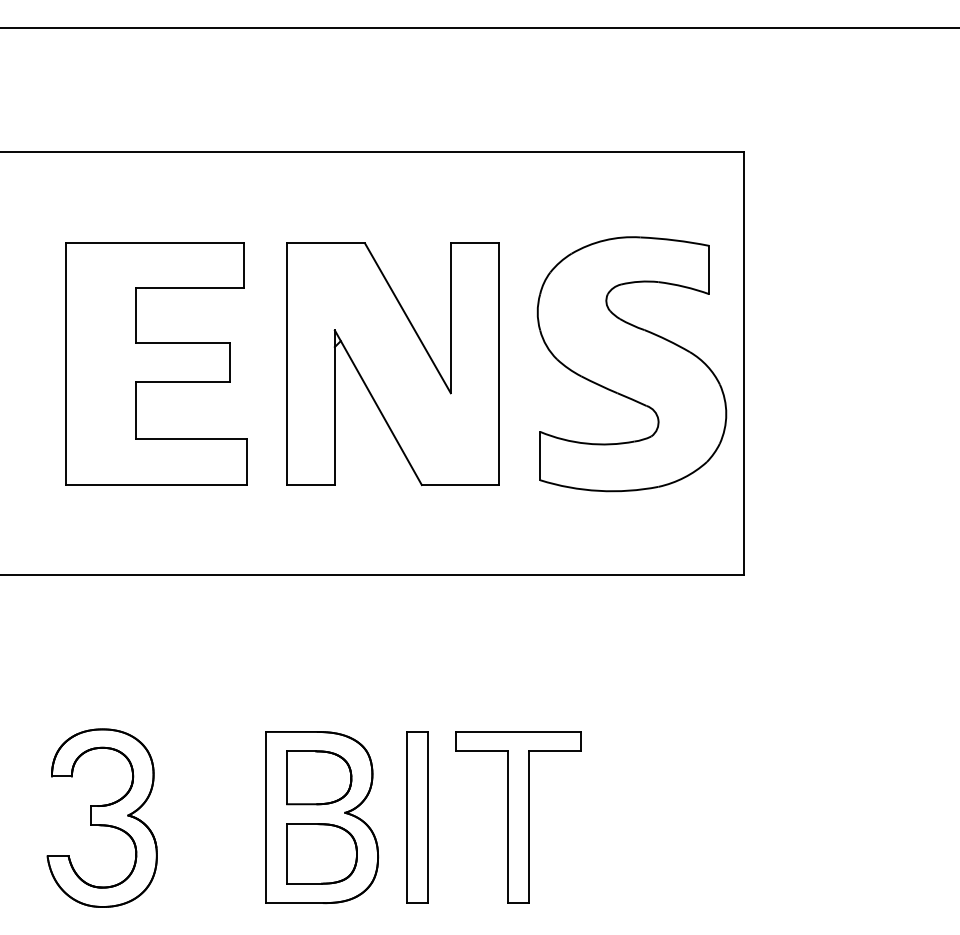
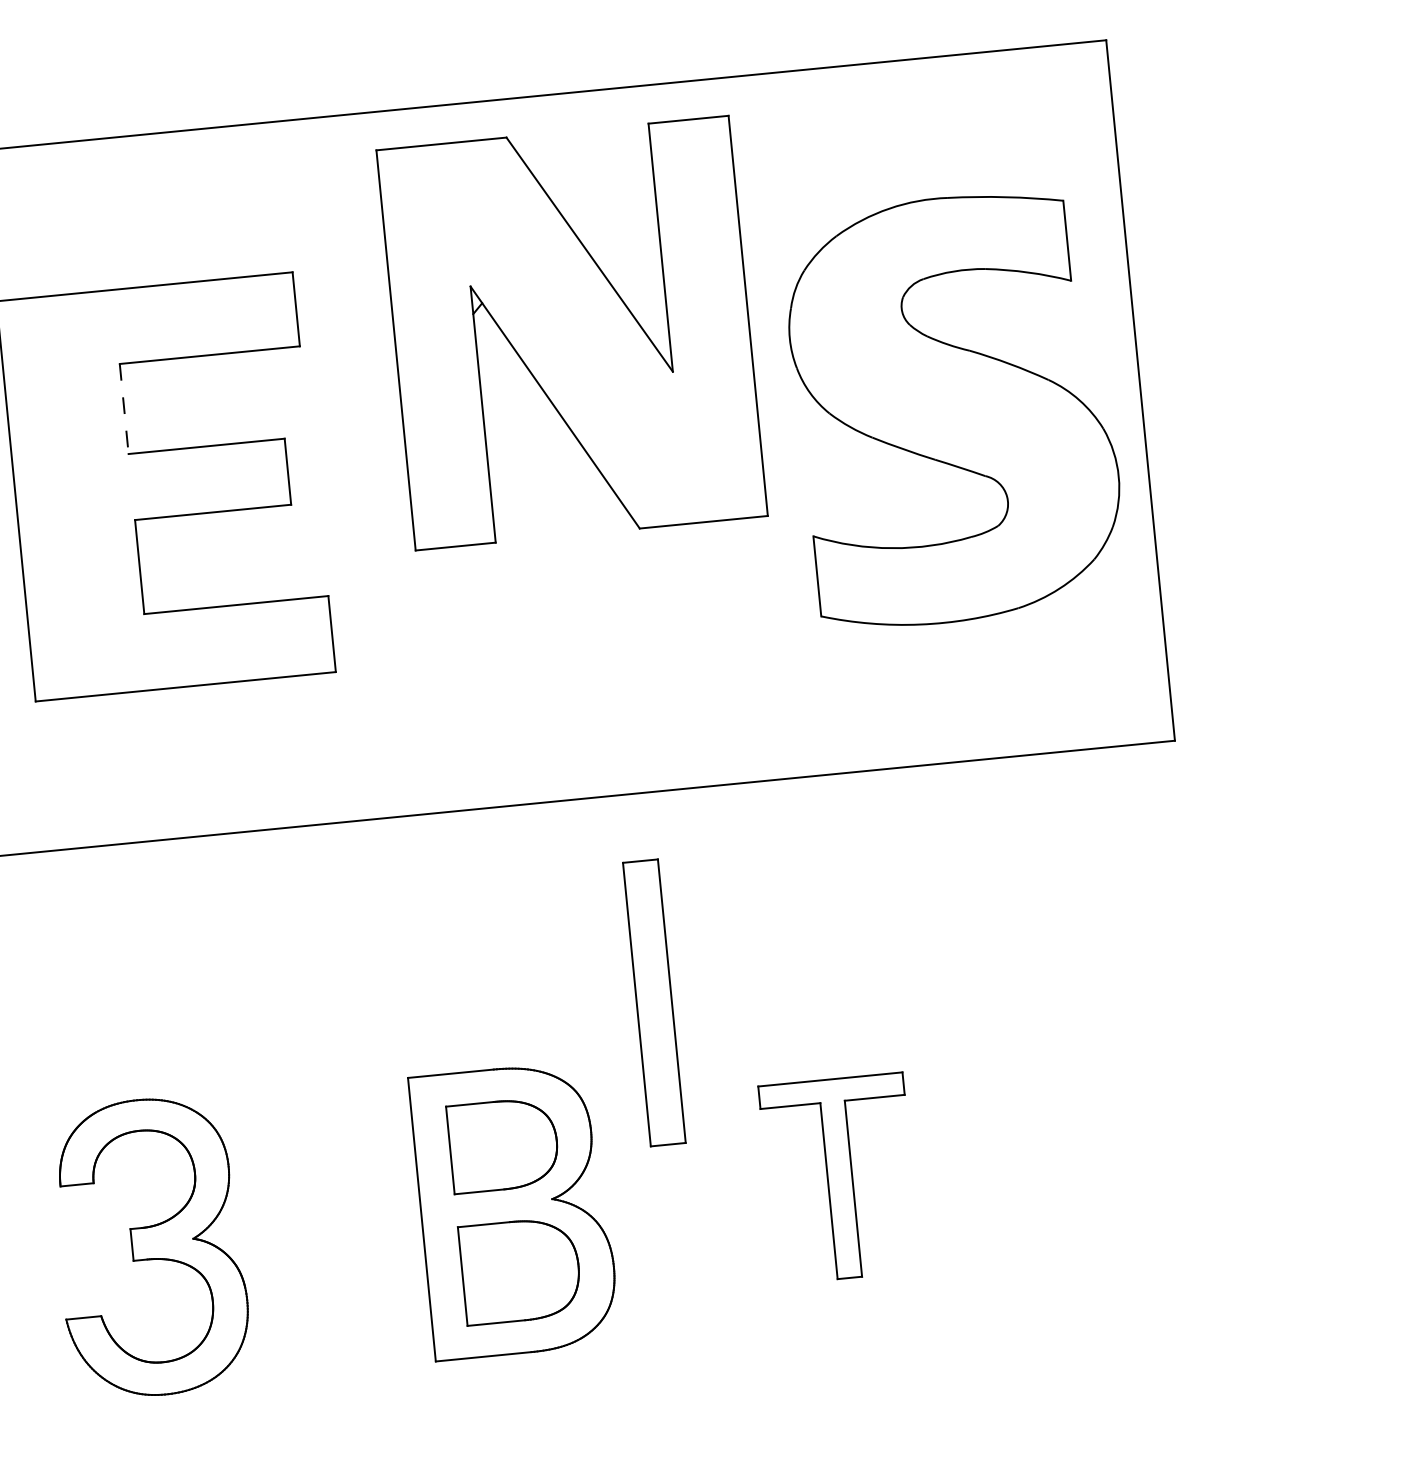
line: (135, 315) -> (124, 409), solid -> dashed
part: (392, 364) -> (571, 333), moved
part: (417, 817) -> (653, 1002), moved
part: (518, 817) -> (840, 1178), size x0.7

